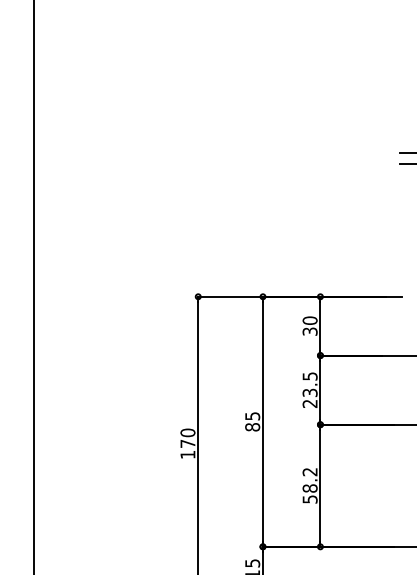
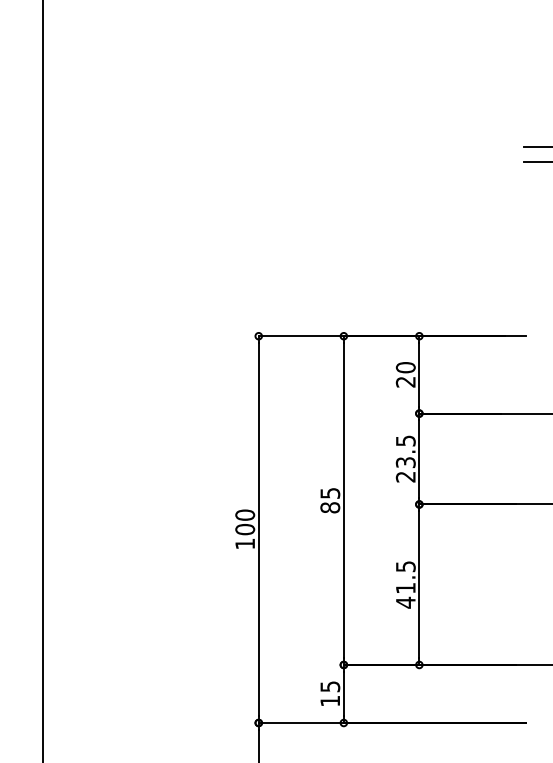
text: (309, 331) -> (405, 381), 30 -> 20
text: (188, 443) -> (245, 529), 170 -> 100
text: (309, 485) -> (405, 584), 58.2 -> 41.5

